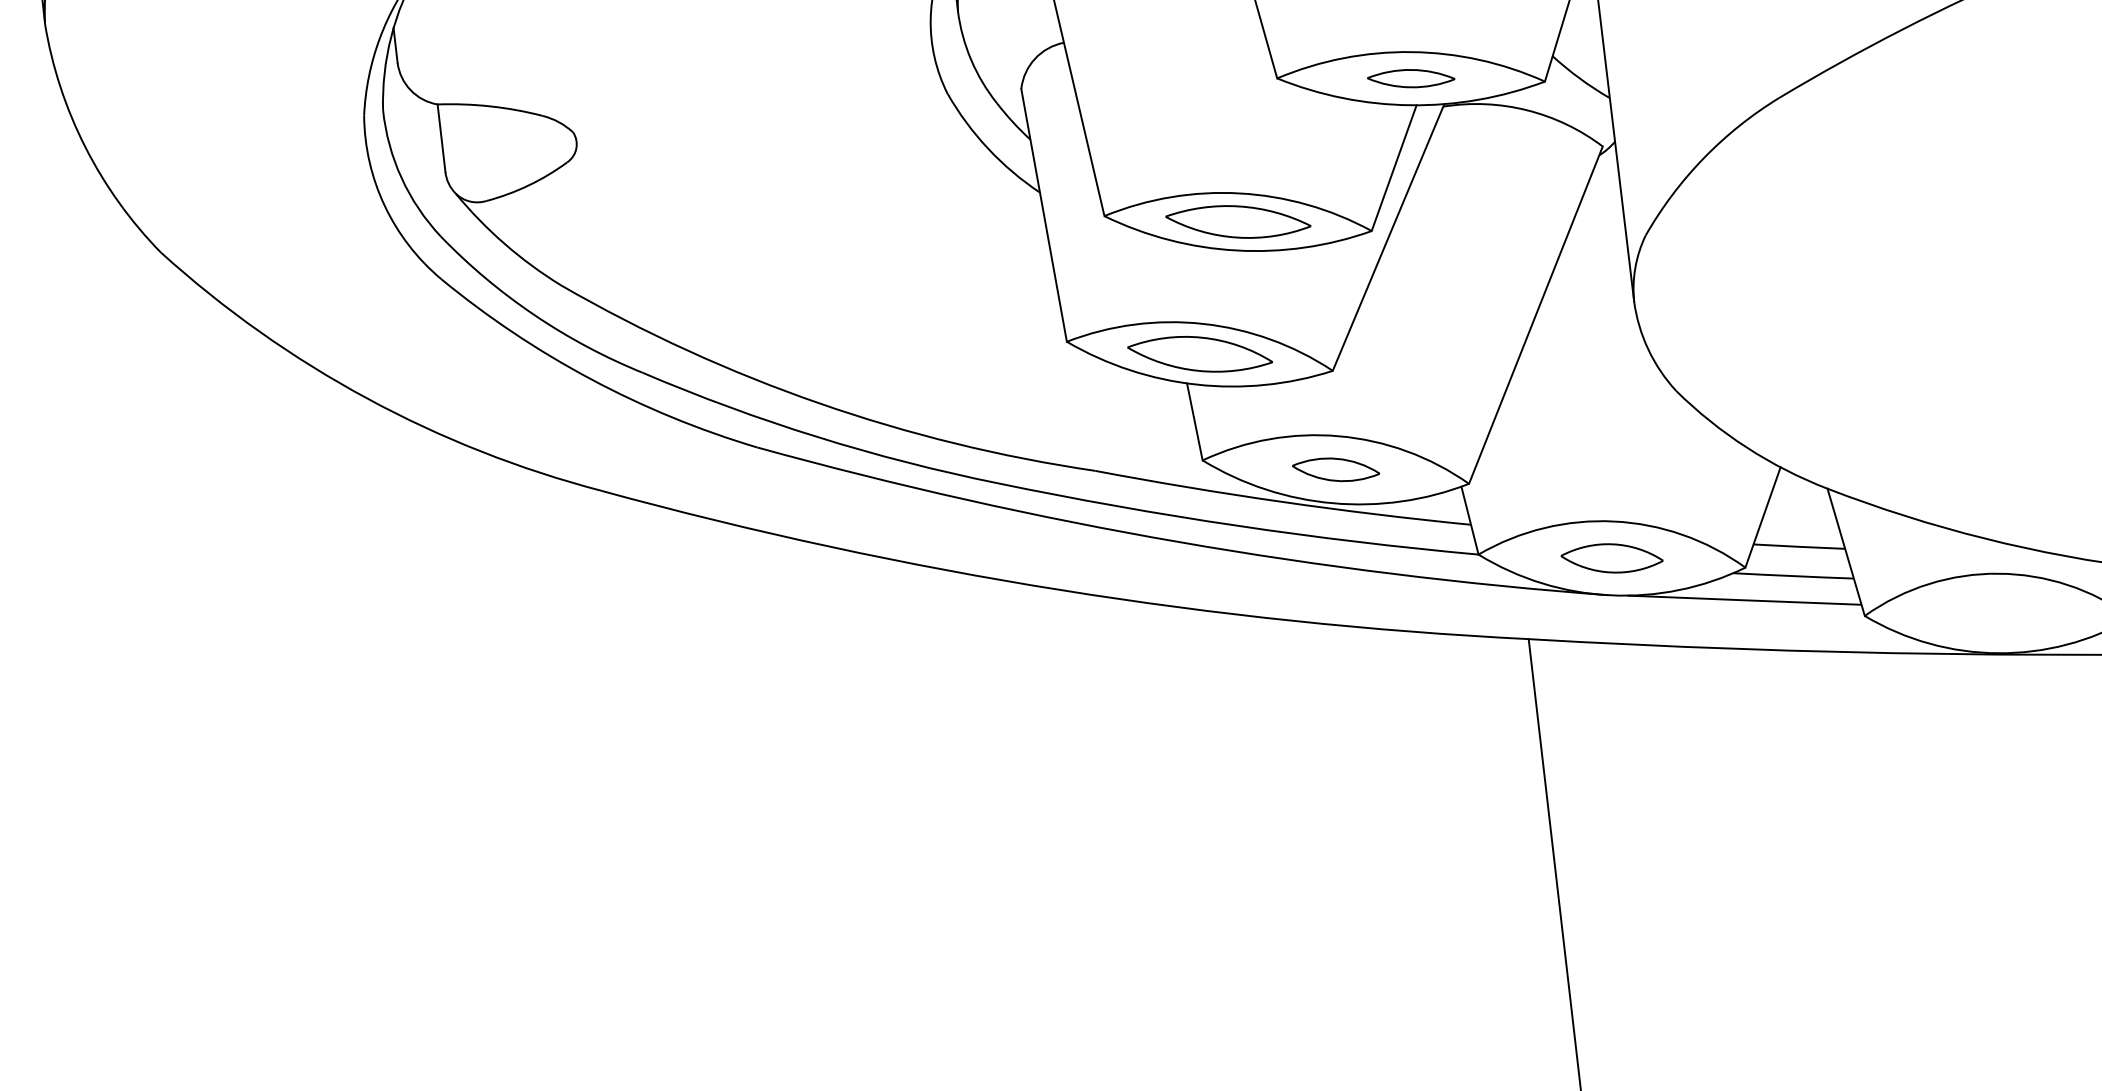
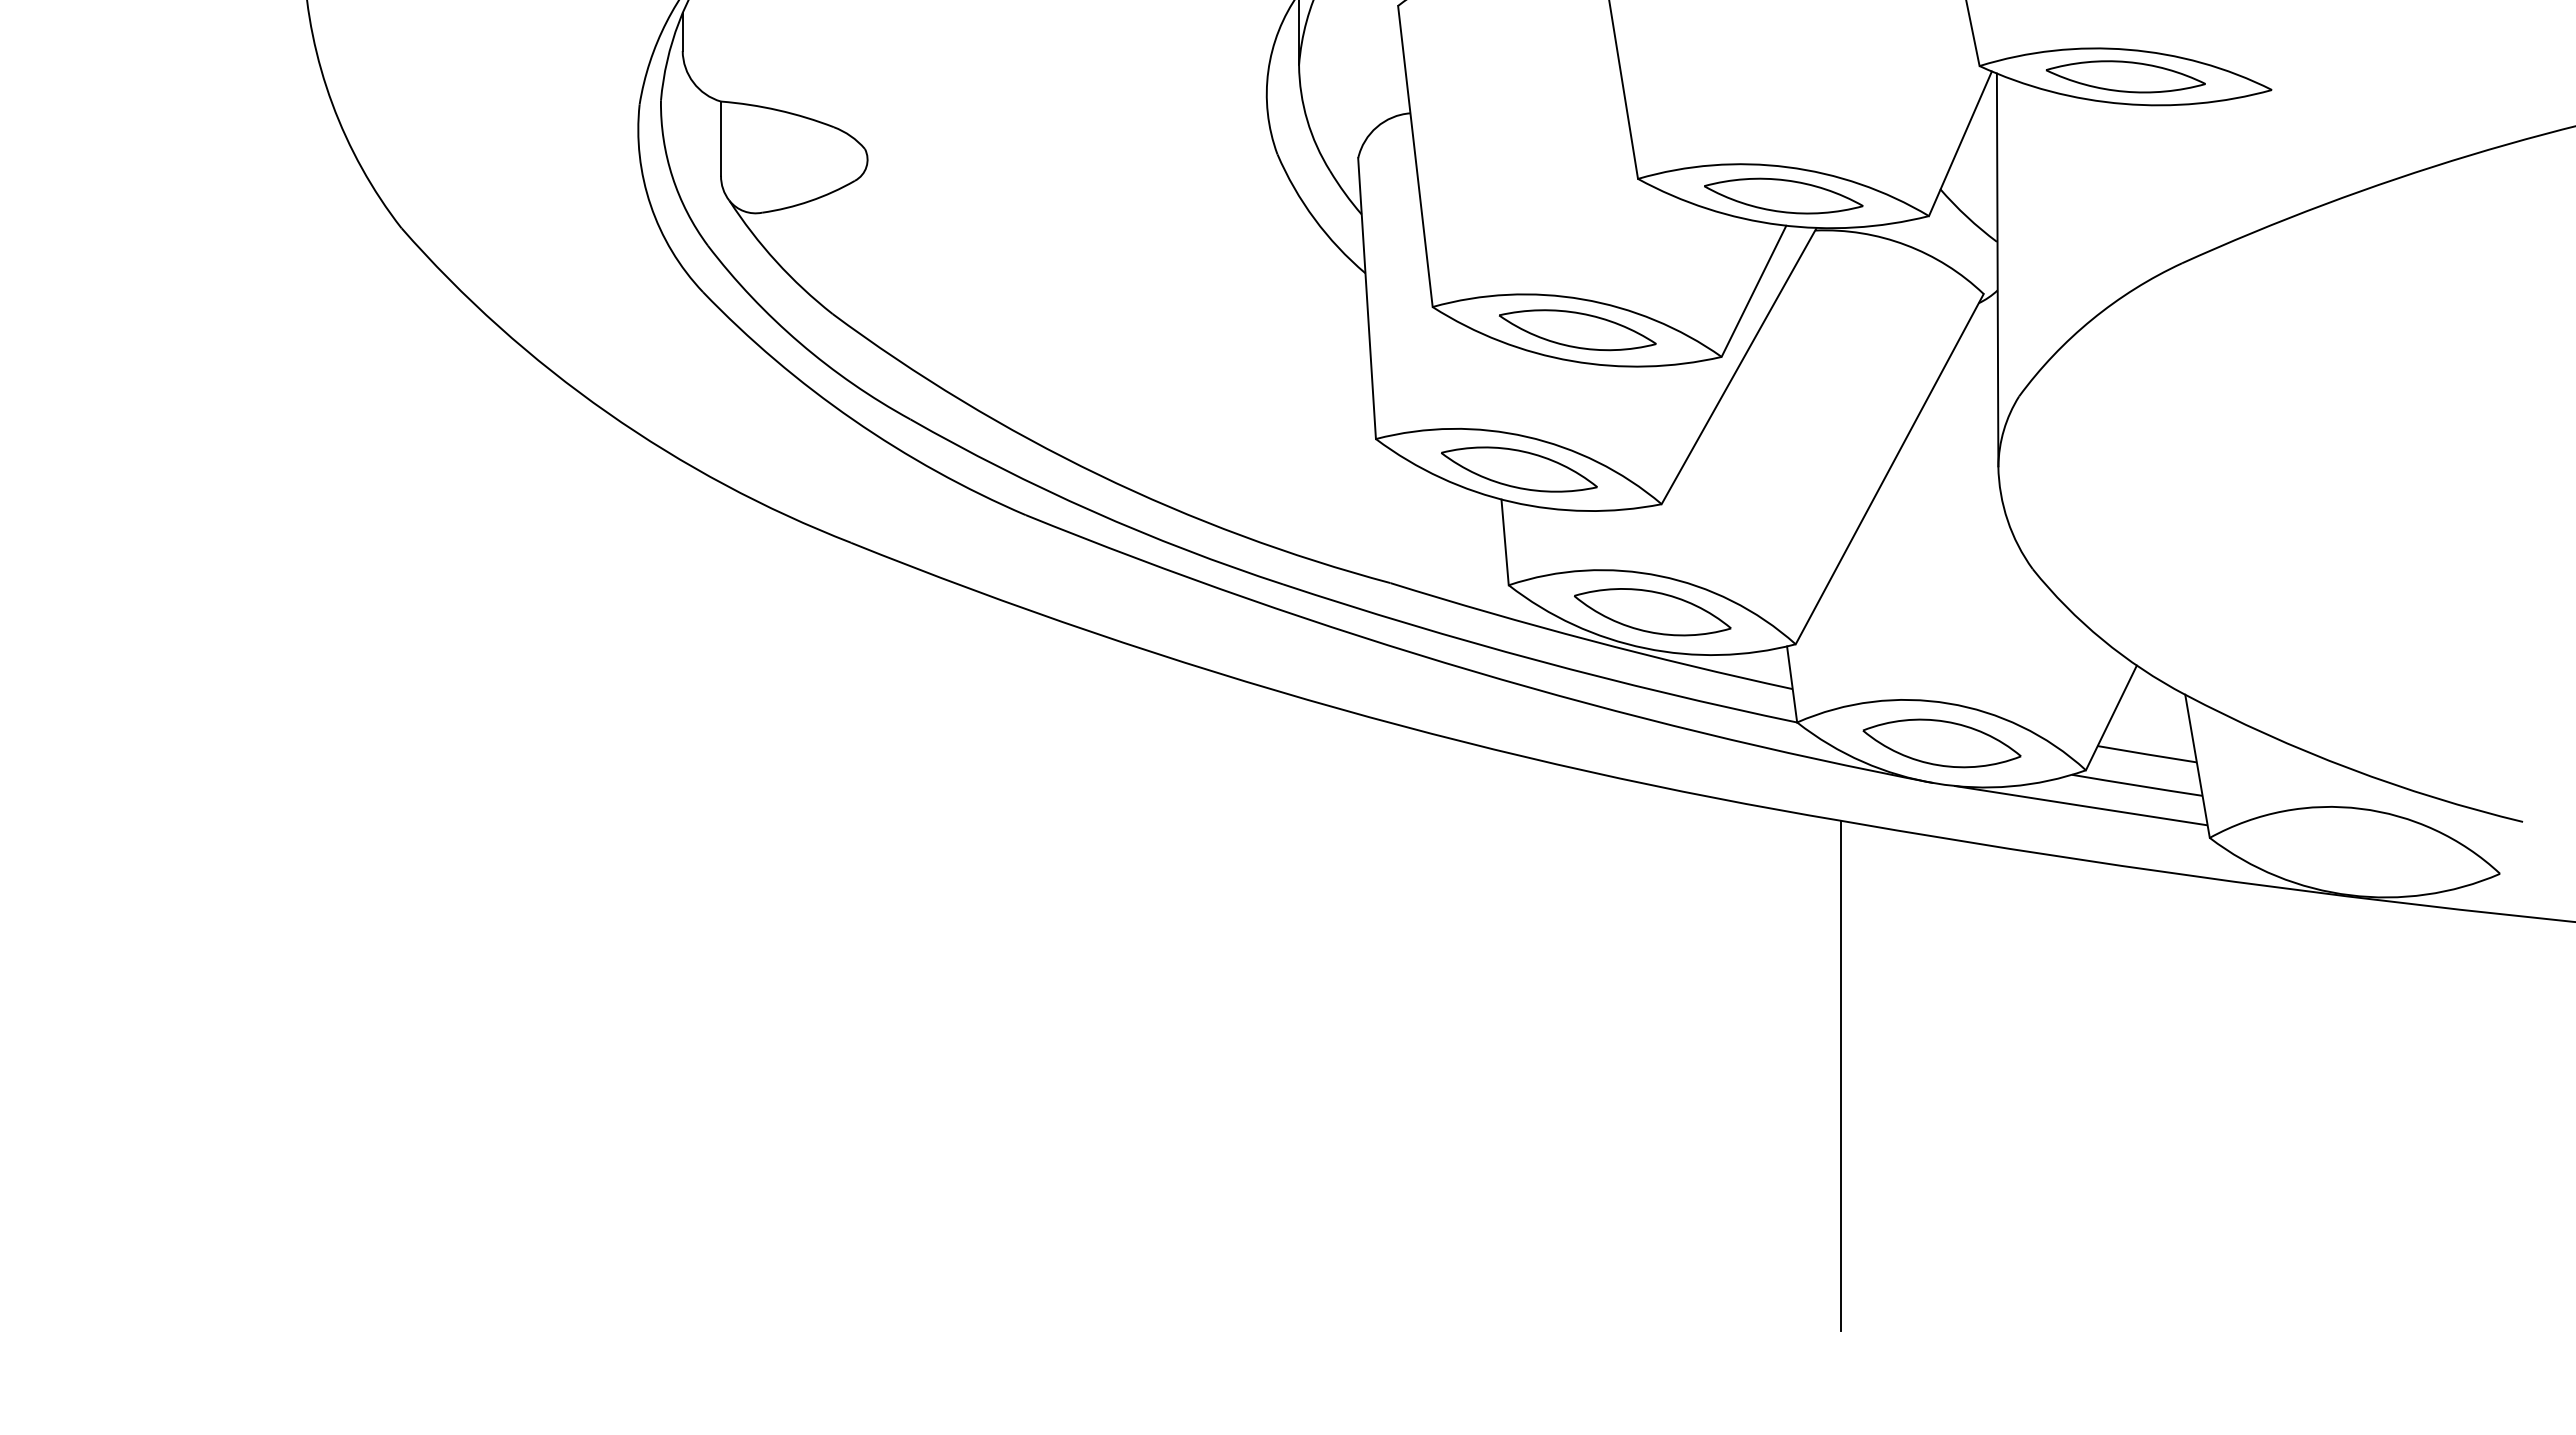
part: (1410, 78) -> (1783, 195), size x1.67
part: (1335, 470) -> (1652, 612), size x1.67
part: (1611, 558) -> (1941, 743), size x1.43

